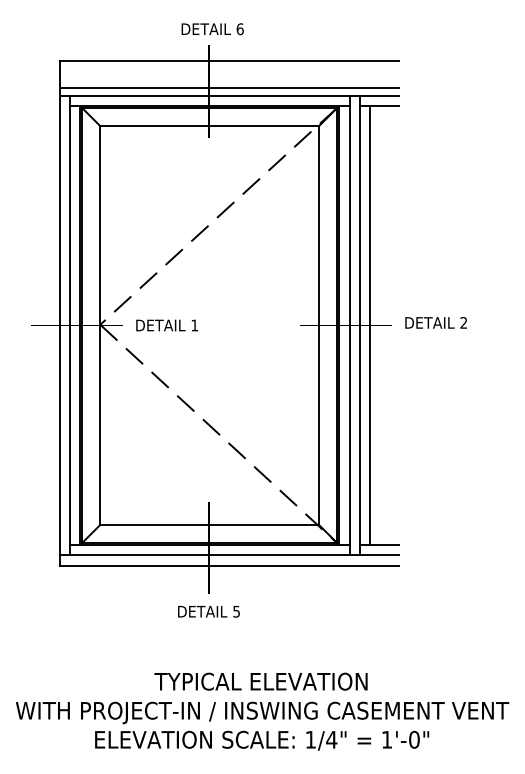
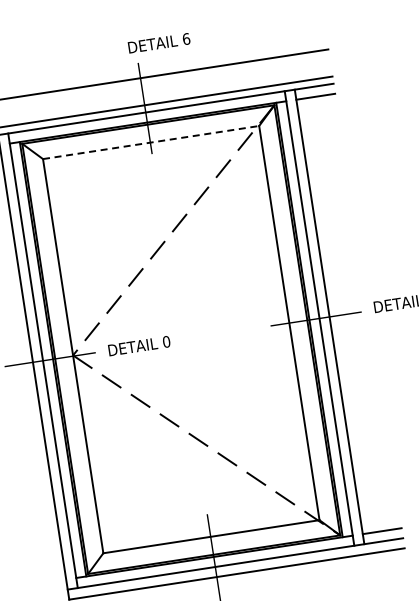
text: (212, 29) -> (159, 43), moved
line: (210, 126) -> (152, 142), solid -> dashed
text: (194, 325) -> (166, 341), 1 -> 0
line: (369, 325) -> (339, 315), removed

